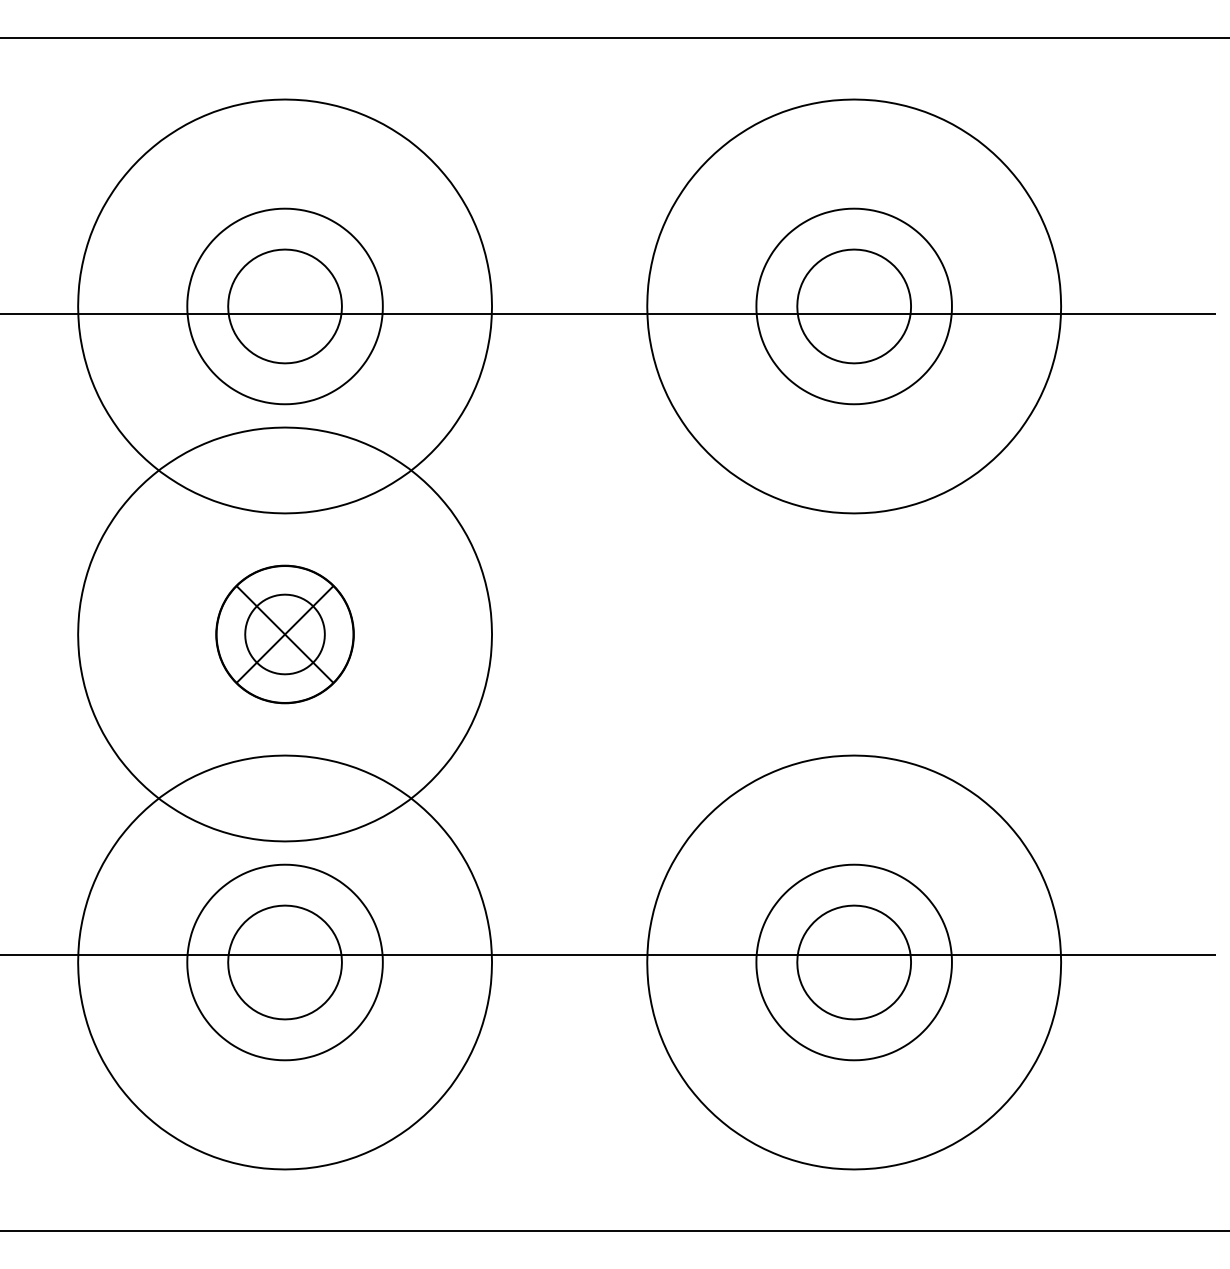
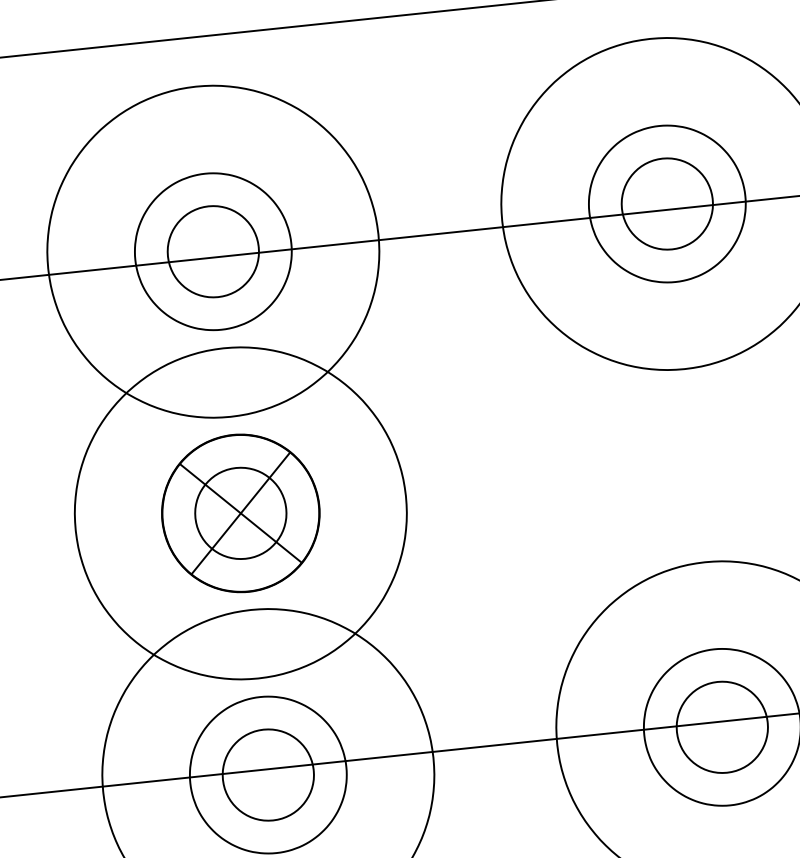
part: (284, 634) -> (240, 513), size x1.43

